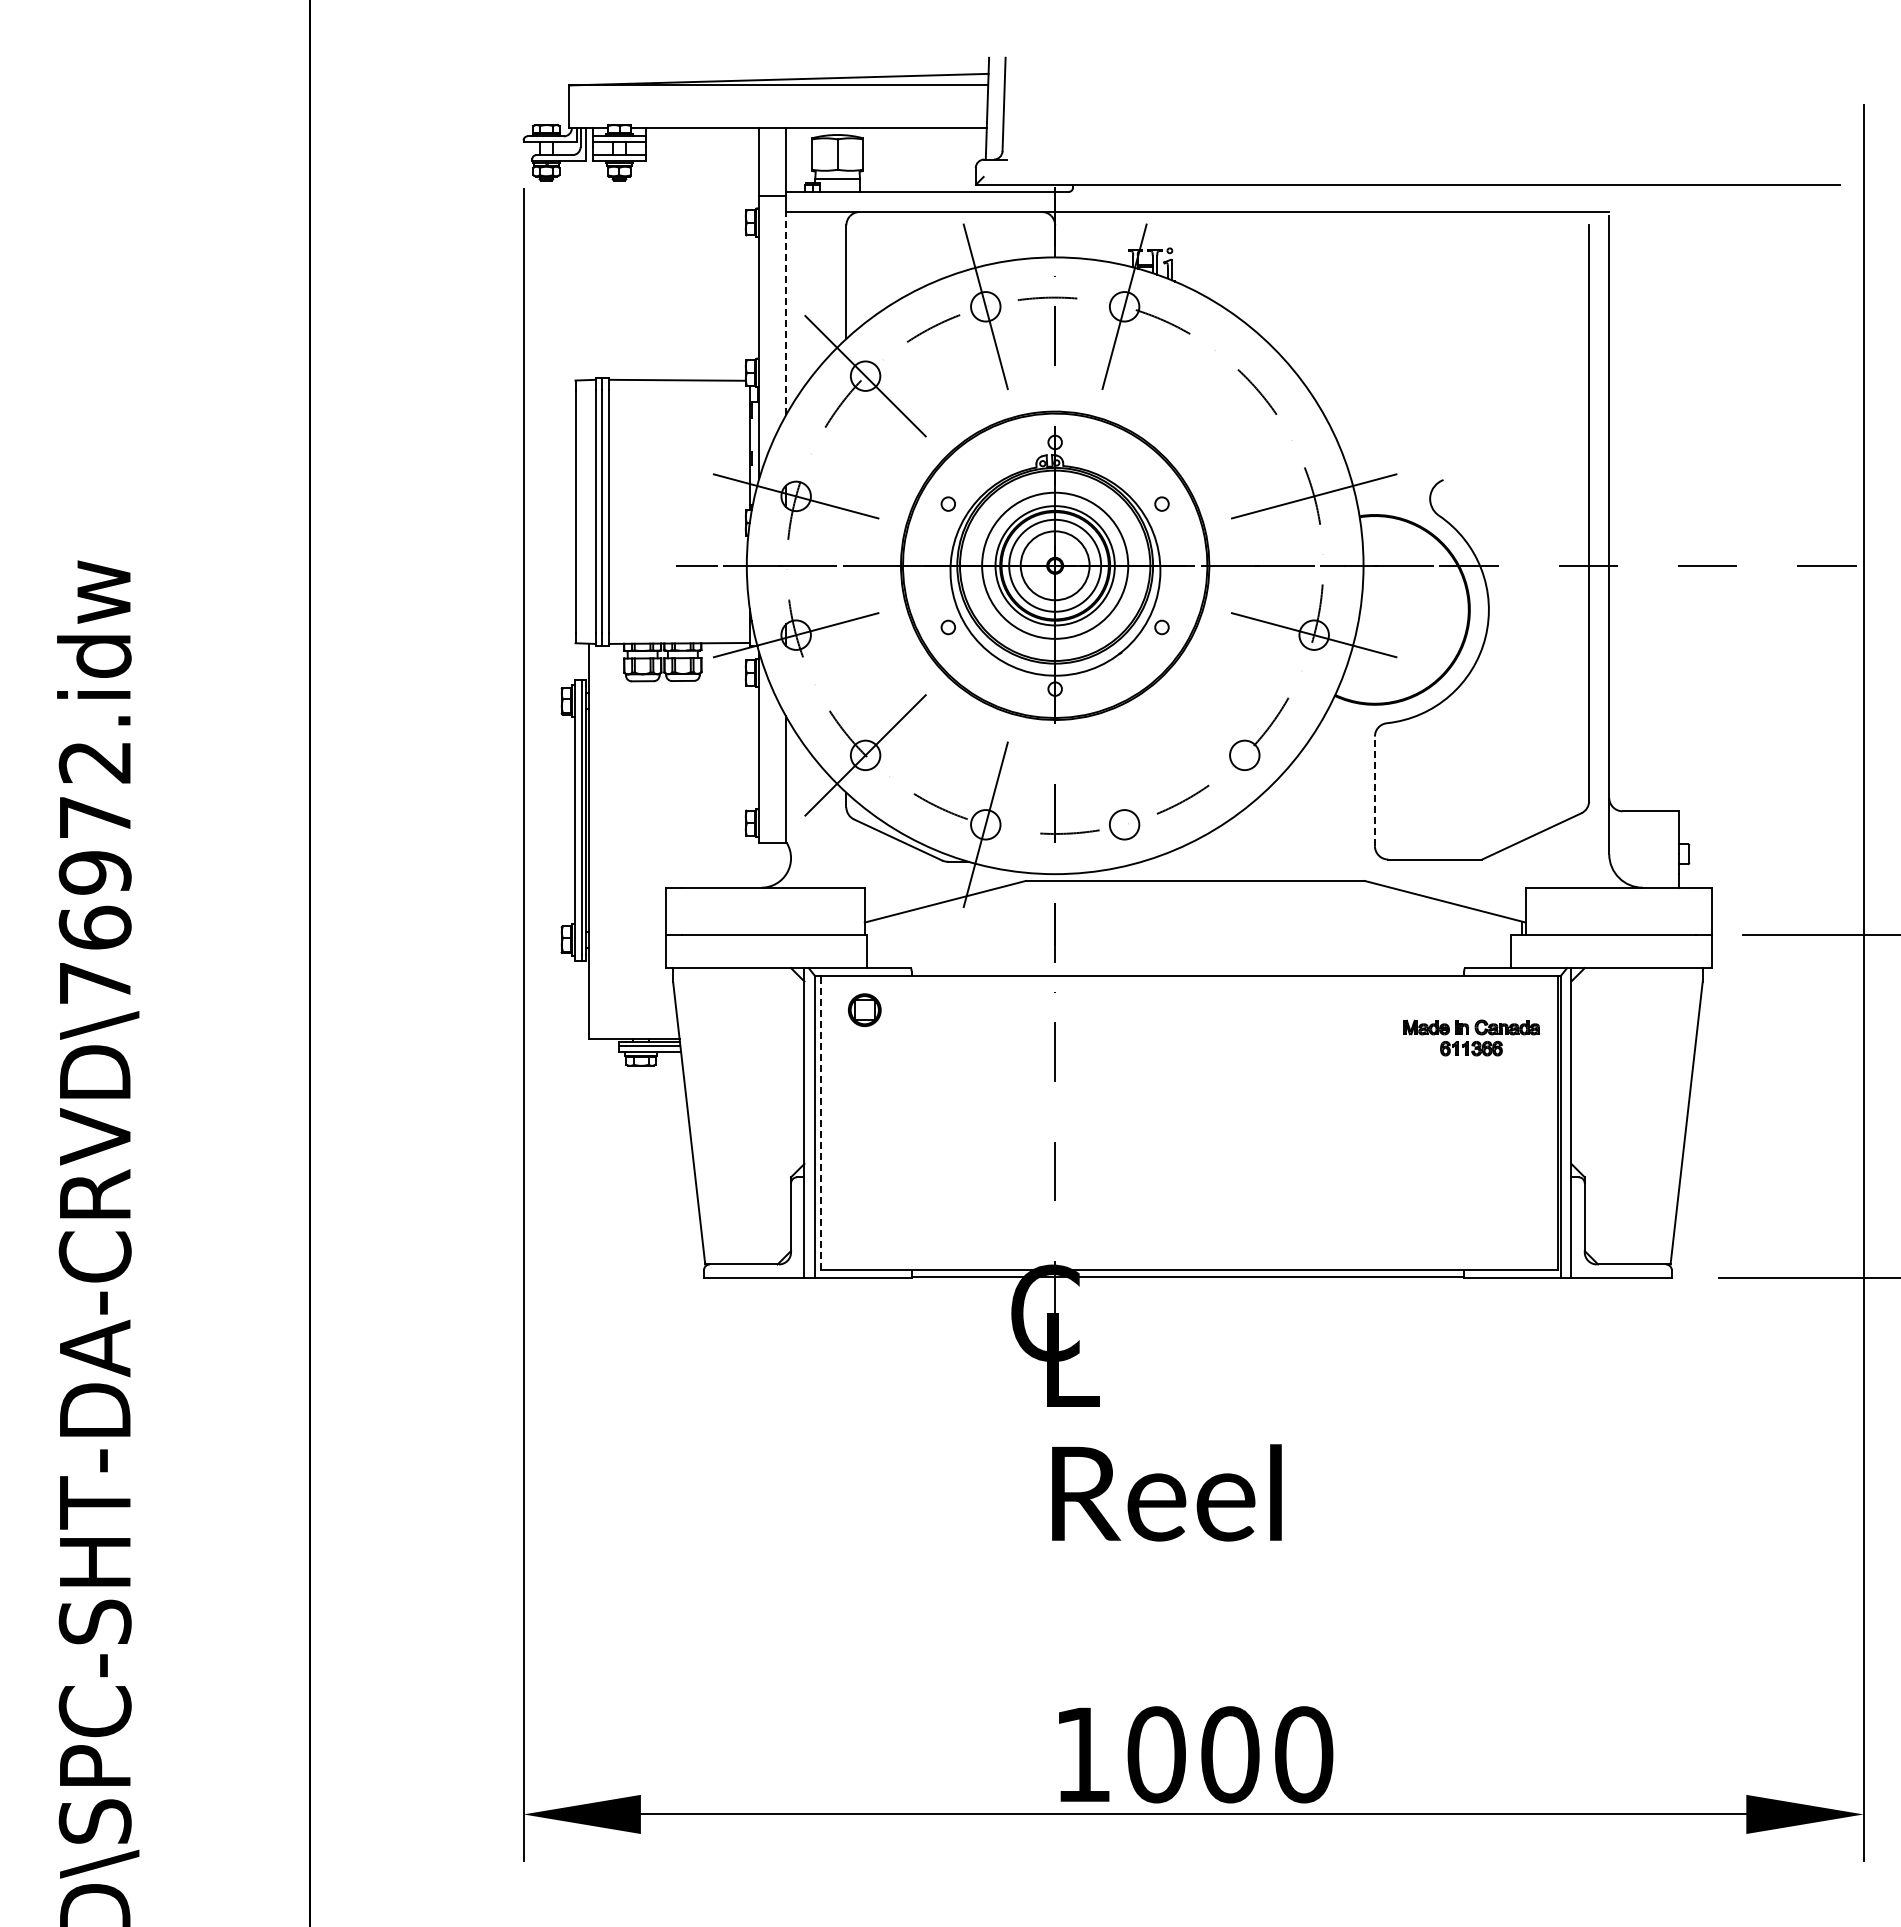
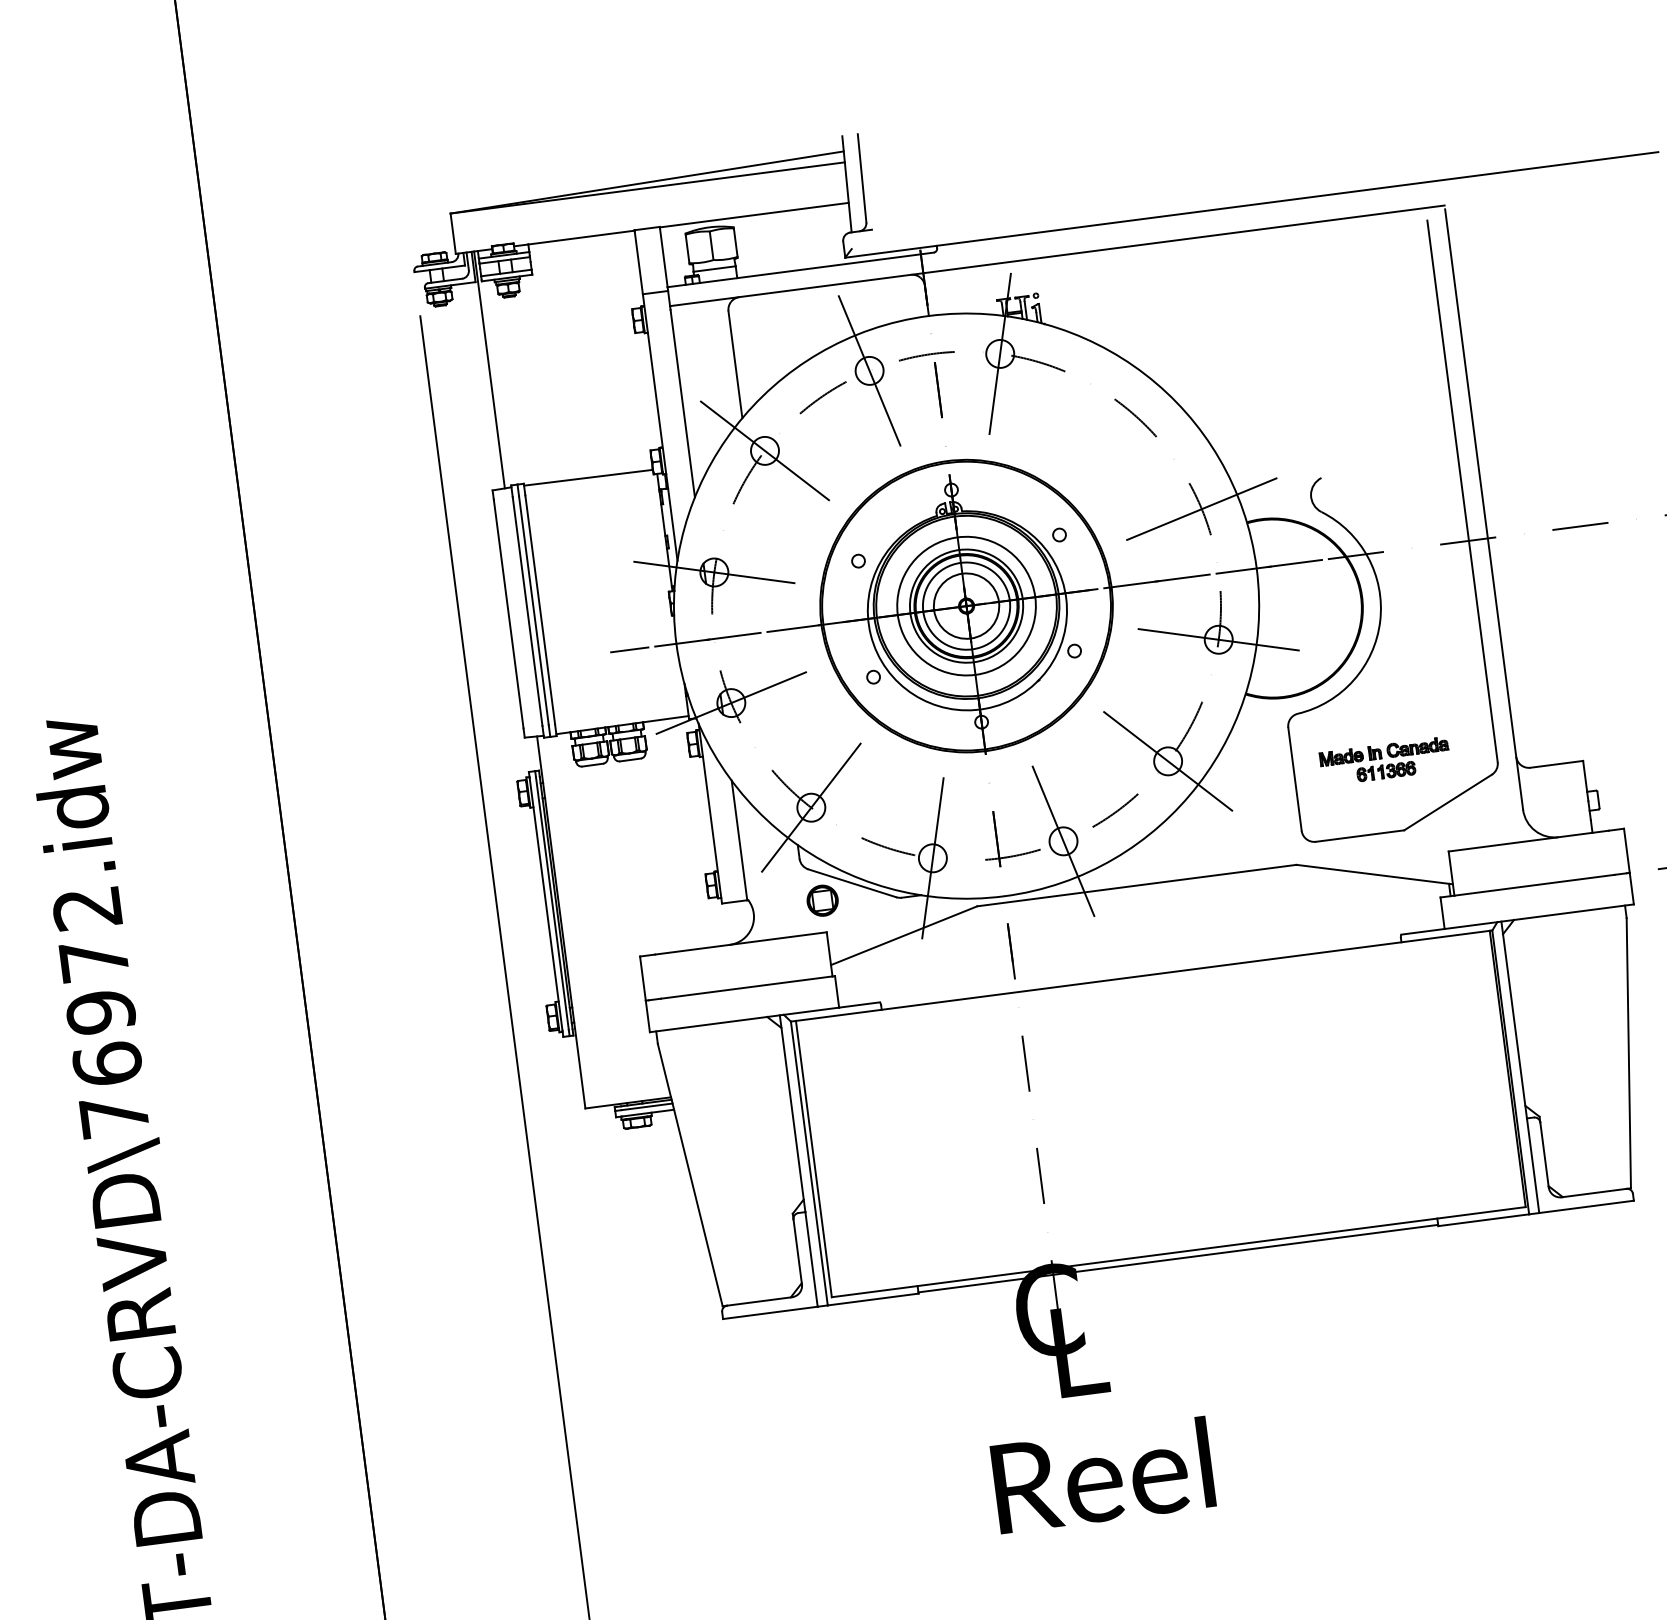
line: (588, 254) -> (489, 370), added
line: (786, 315) -> (683, 403), dashed -> solid
line: (1244, 755) -> (1167, 761), added
line: (1374, 791) -> (1294, 779), dashed -> solid
line: (1124, 824) -> (1063, 841), added
part: (864, 1009) -> (822, 900), moved
part: (1471, 1037) -> (1385, 761), moved
line: (820, 1123) -> (813, 1159), dashed -> solid
text: (1166, 1492) -> (1102, 1475), moved

